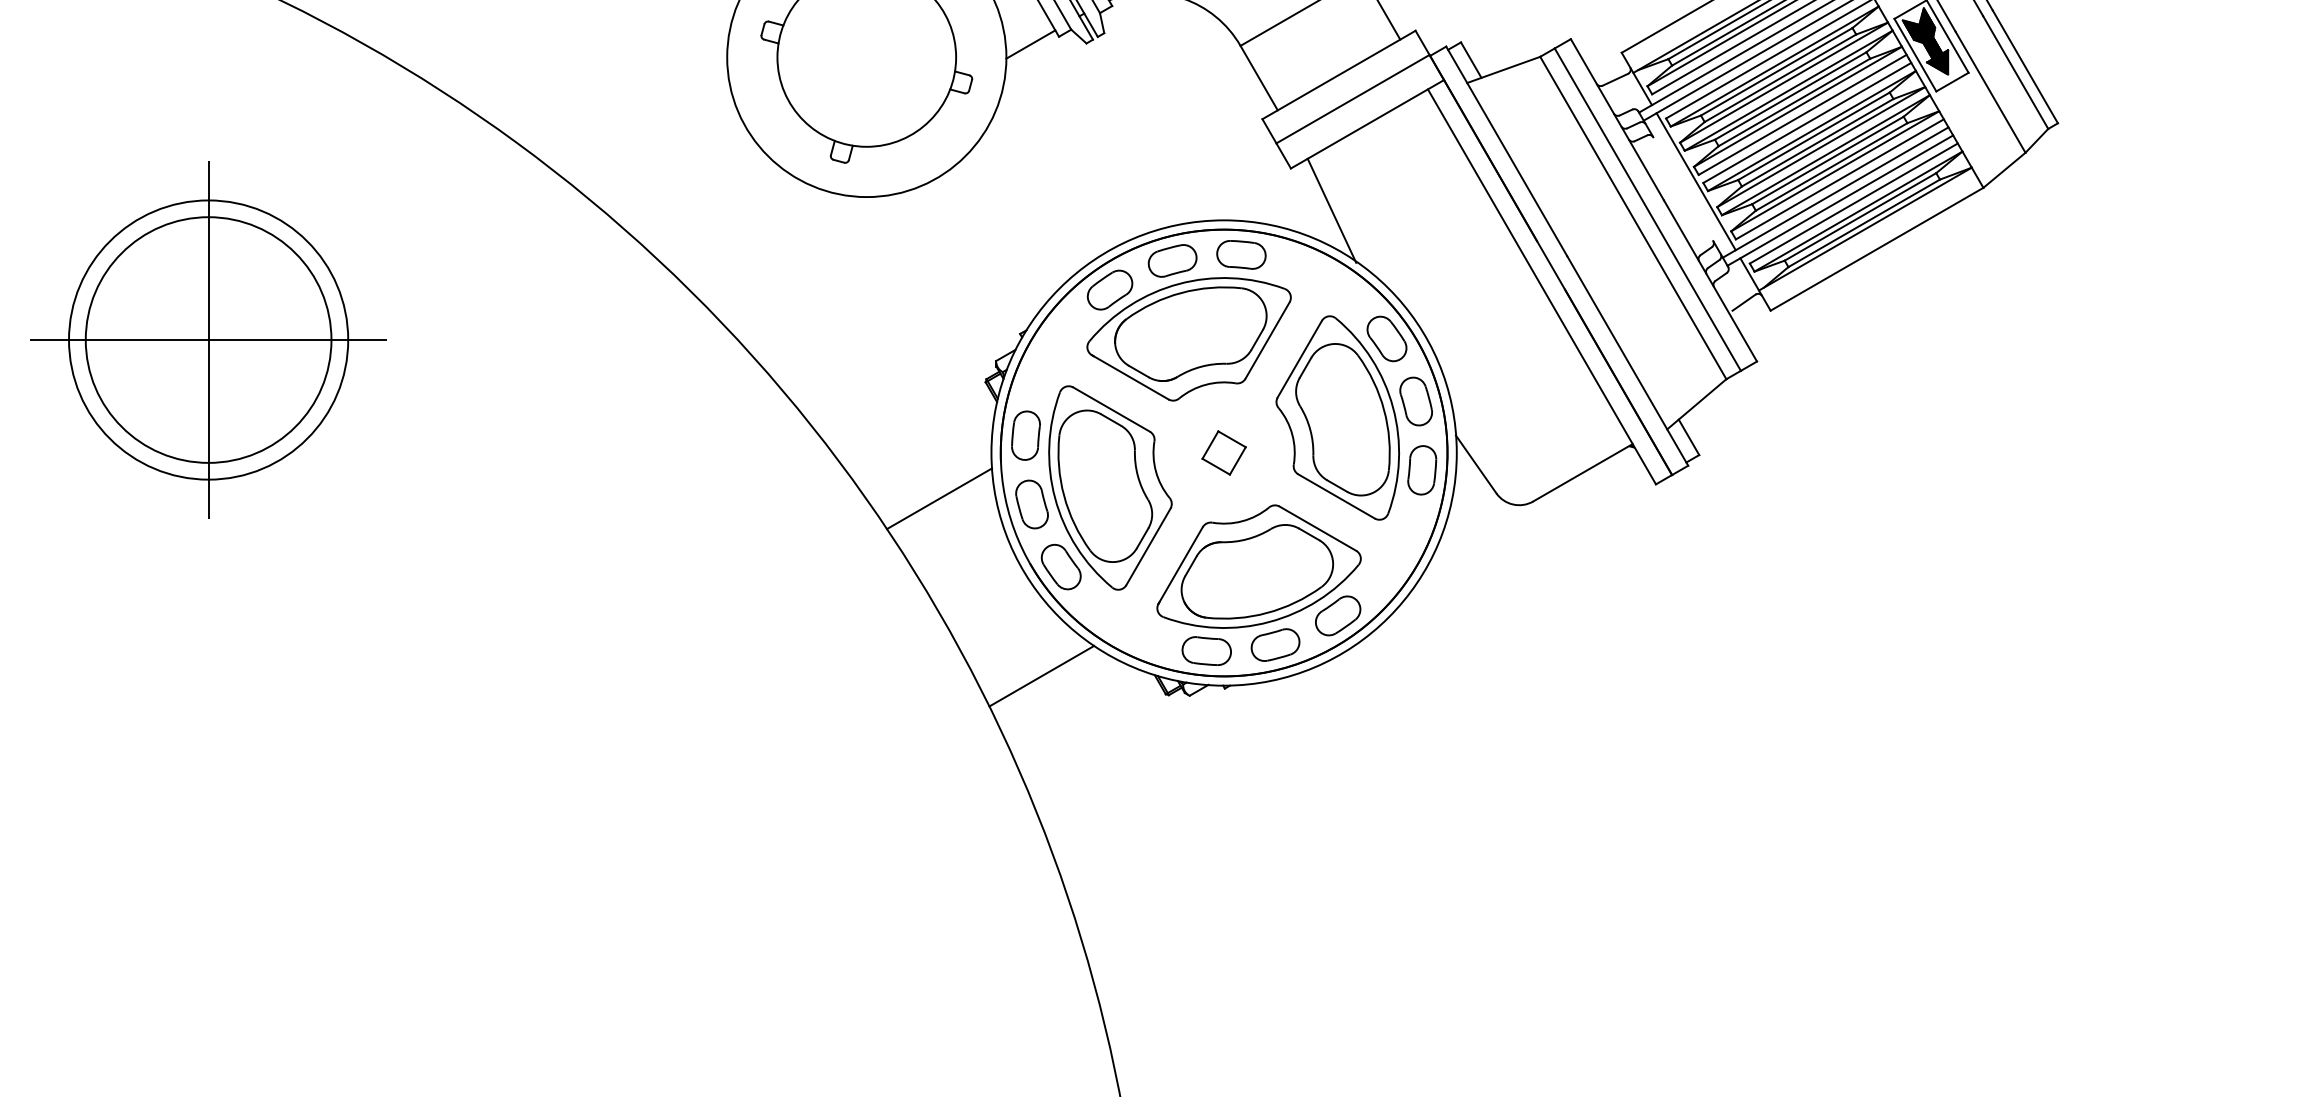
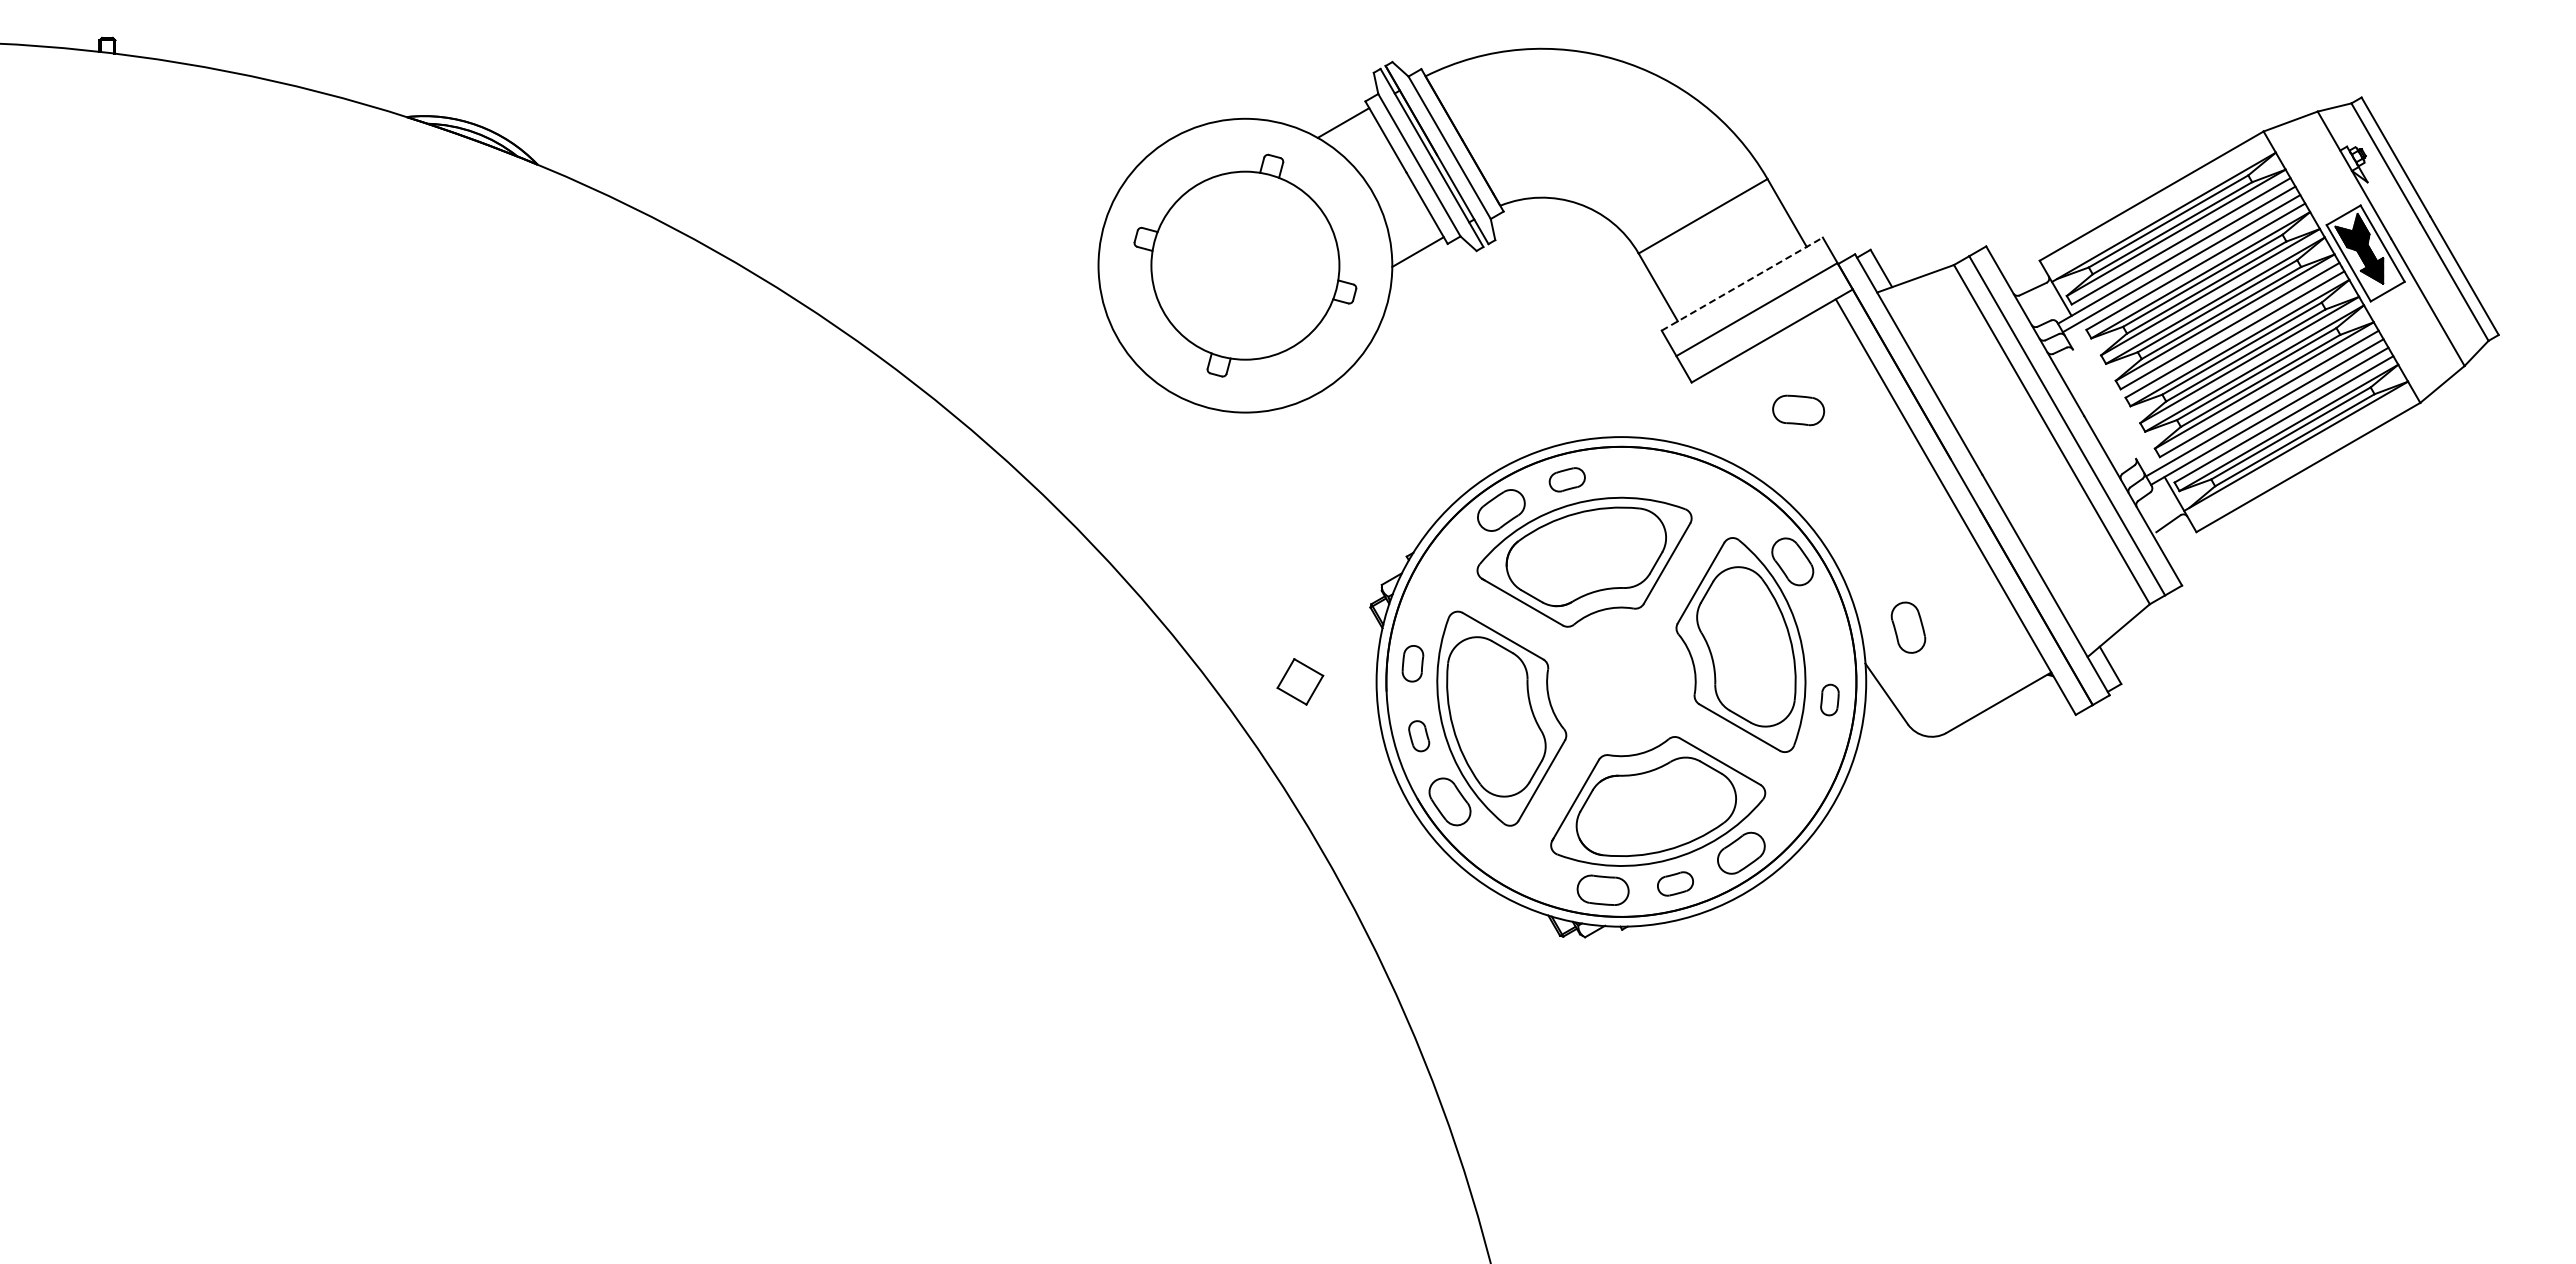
line: (1339, 74) -> (1742, 283), solid -> dashed
line: (1695, 181) -> (2117, 396), removed
line: (1331, 210) -> (1734, 426), removed
part: (1241, 254) -> (1798, 410), moved
part: (1172, 260) -> (1567, 479), size x0.7
part: (208, 339) -> (552, 562), removed
part: (1416, 401) -> (1908, 627), moved
part: (1025, 435) -> (1412, 663), size x0.7
part: (1224, 452) -> (1300, 681), moved
part: (1421, 469) -> (1829, 699), size x0.6
line: (939, 498) -> (1321, 729), removed
part: (1031, 504) -> (1418, 736), size x0.6
part: (1275, 644) -> (1675, 883), size x0.7
line: (1041, 675) -> (1429, 916), removed

